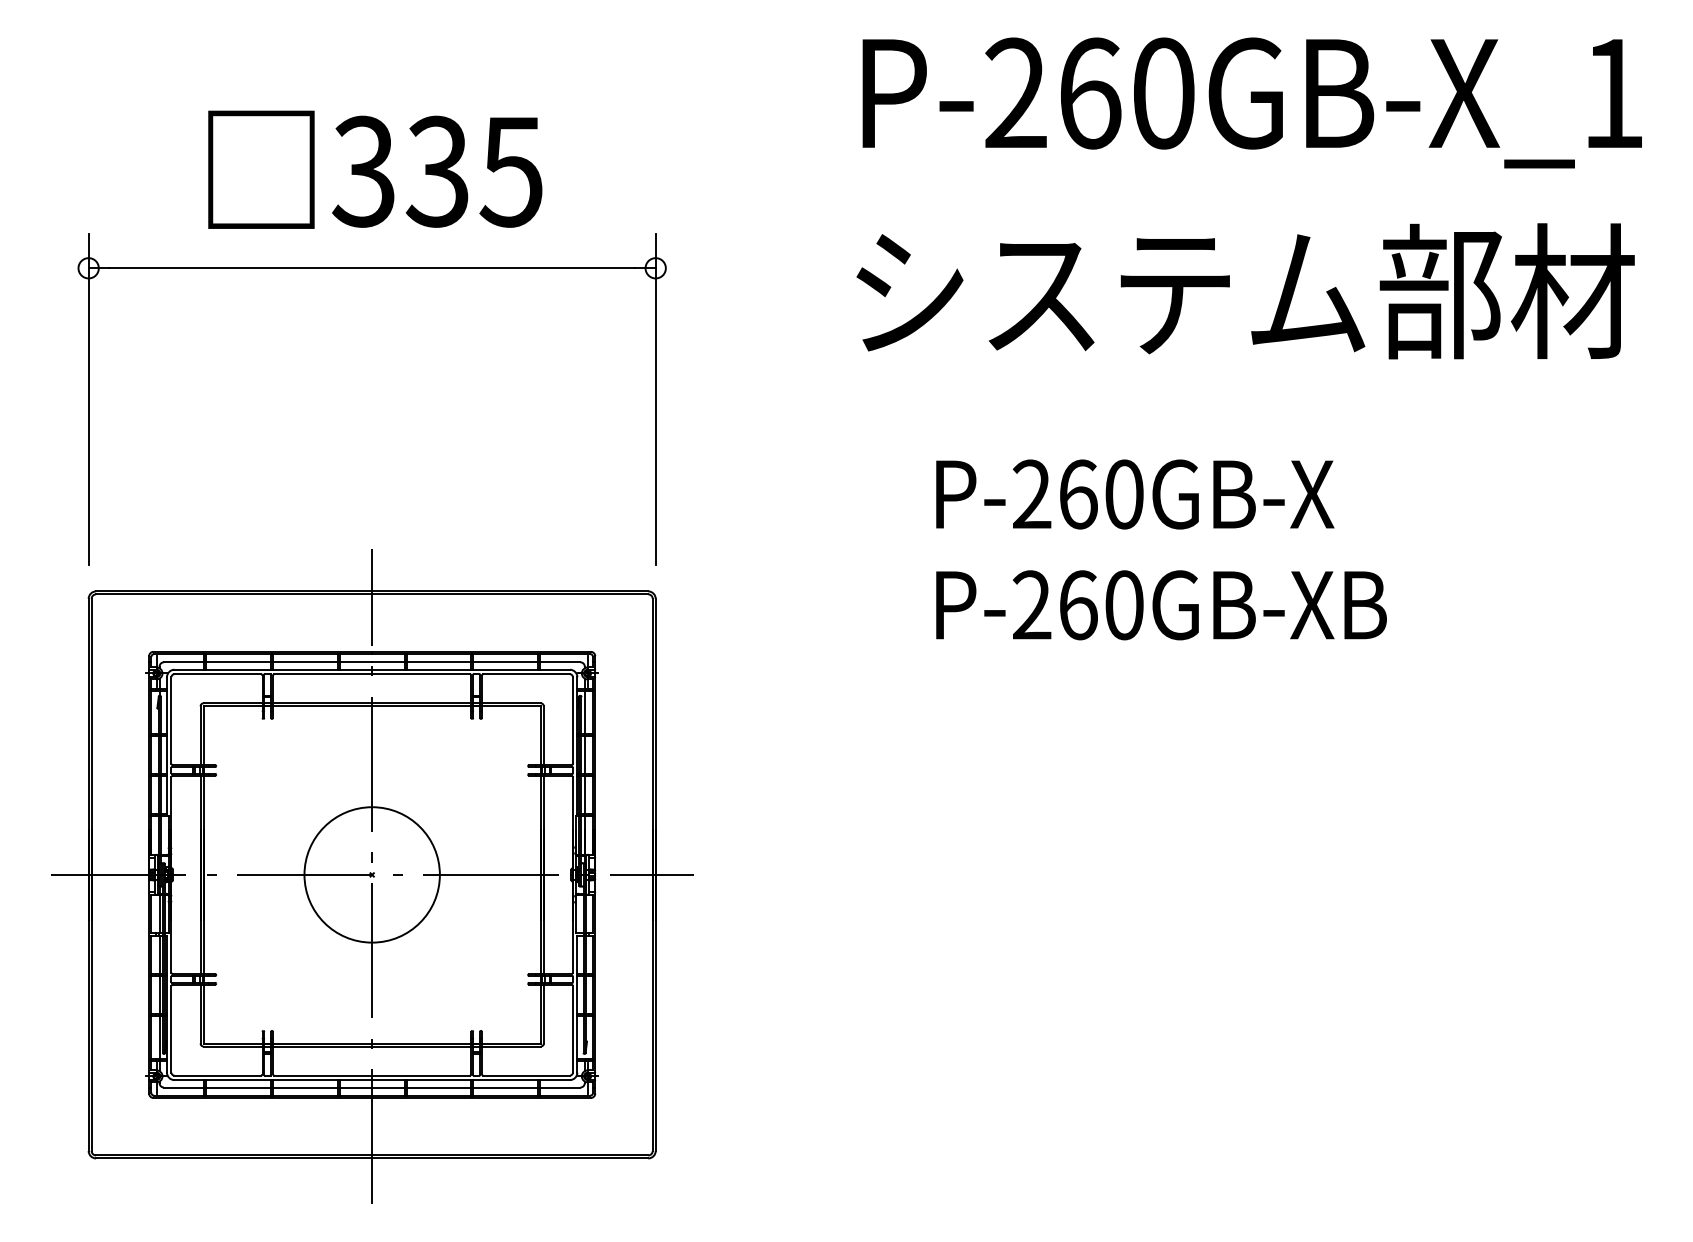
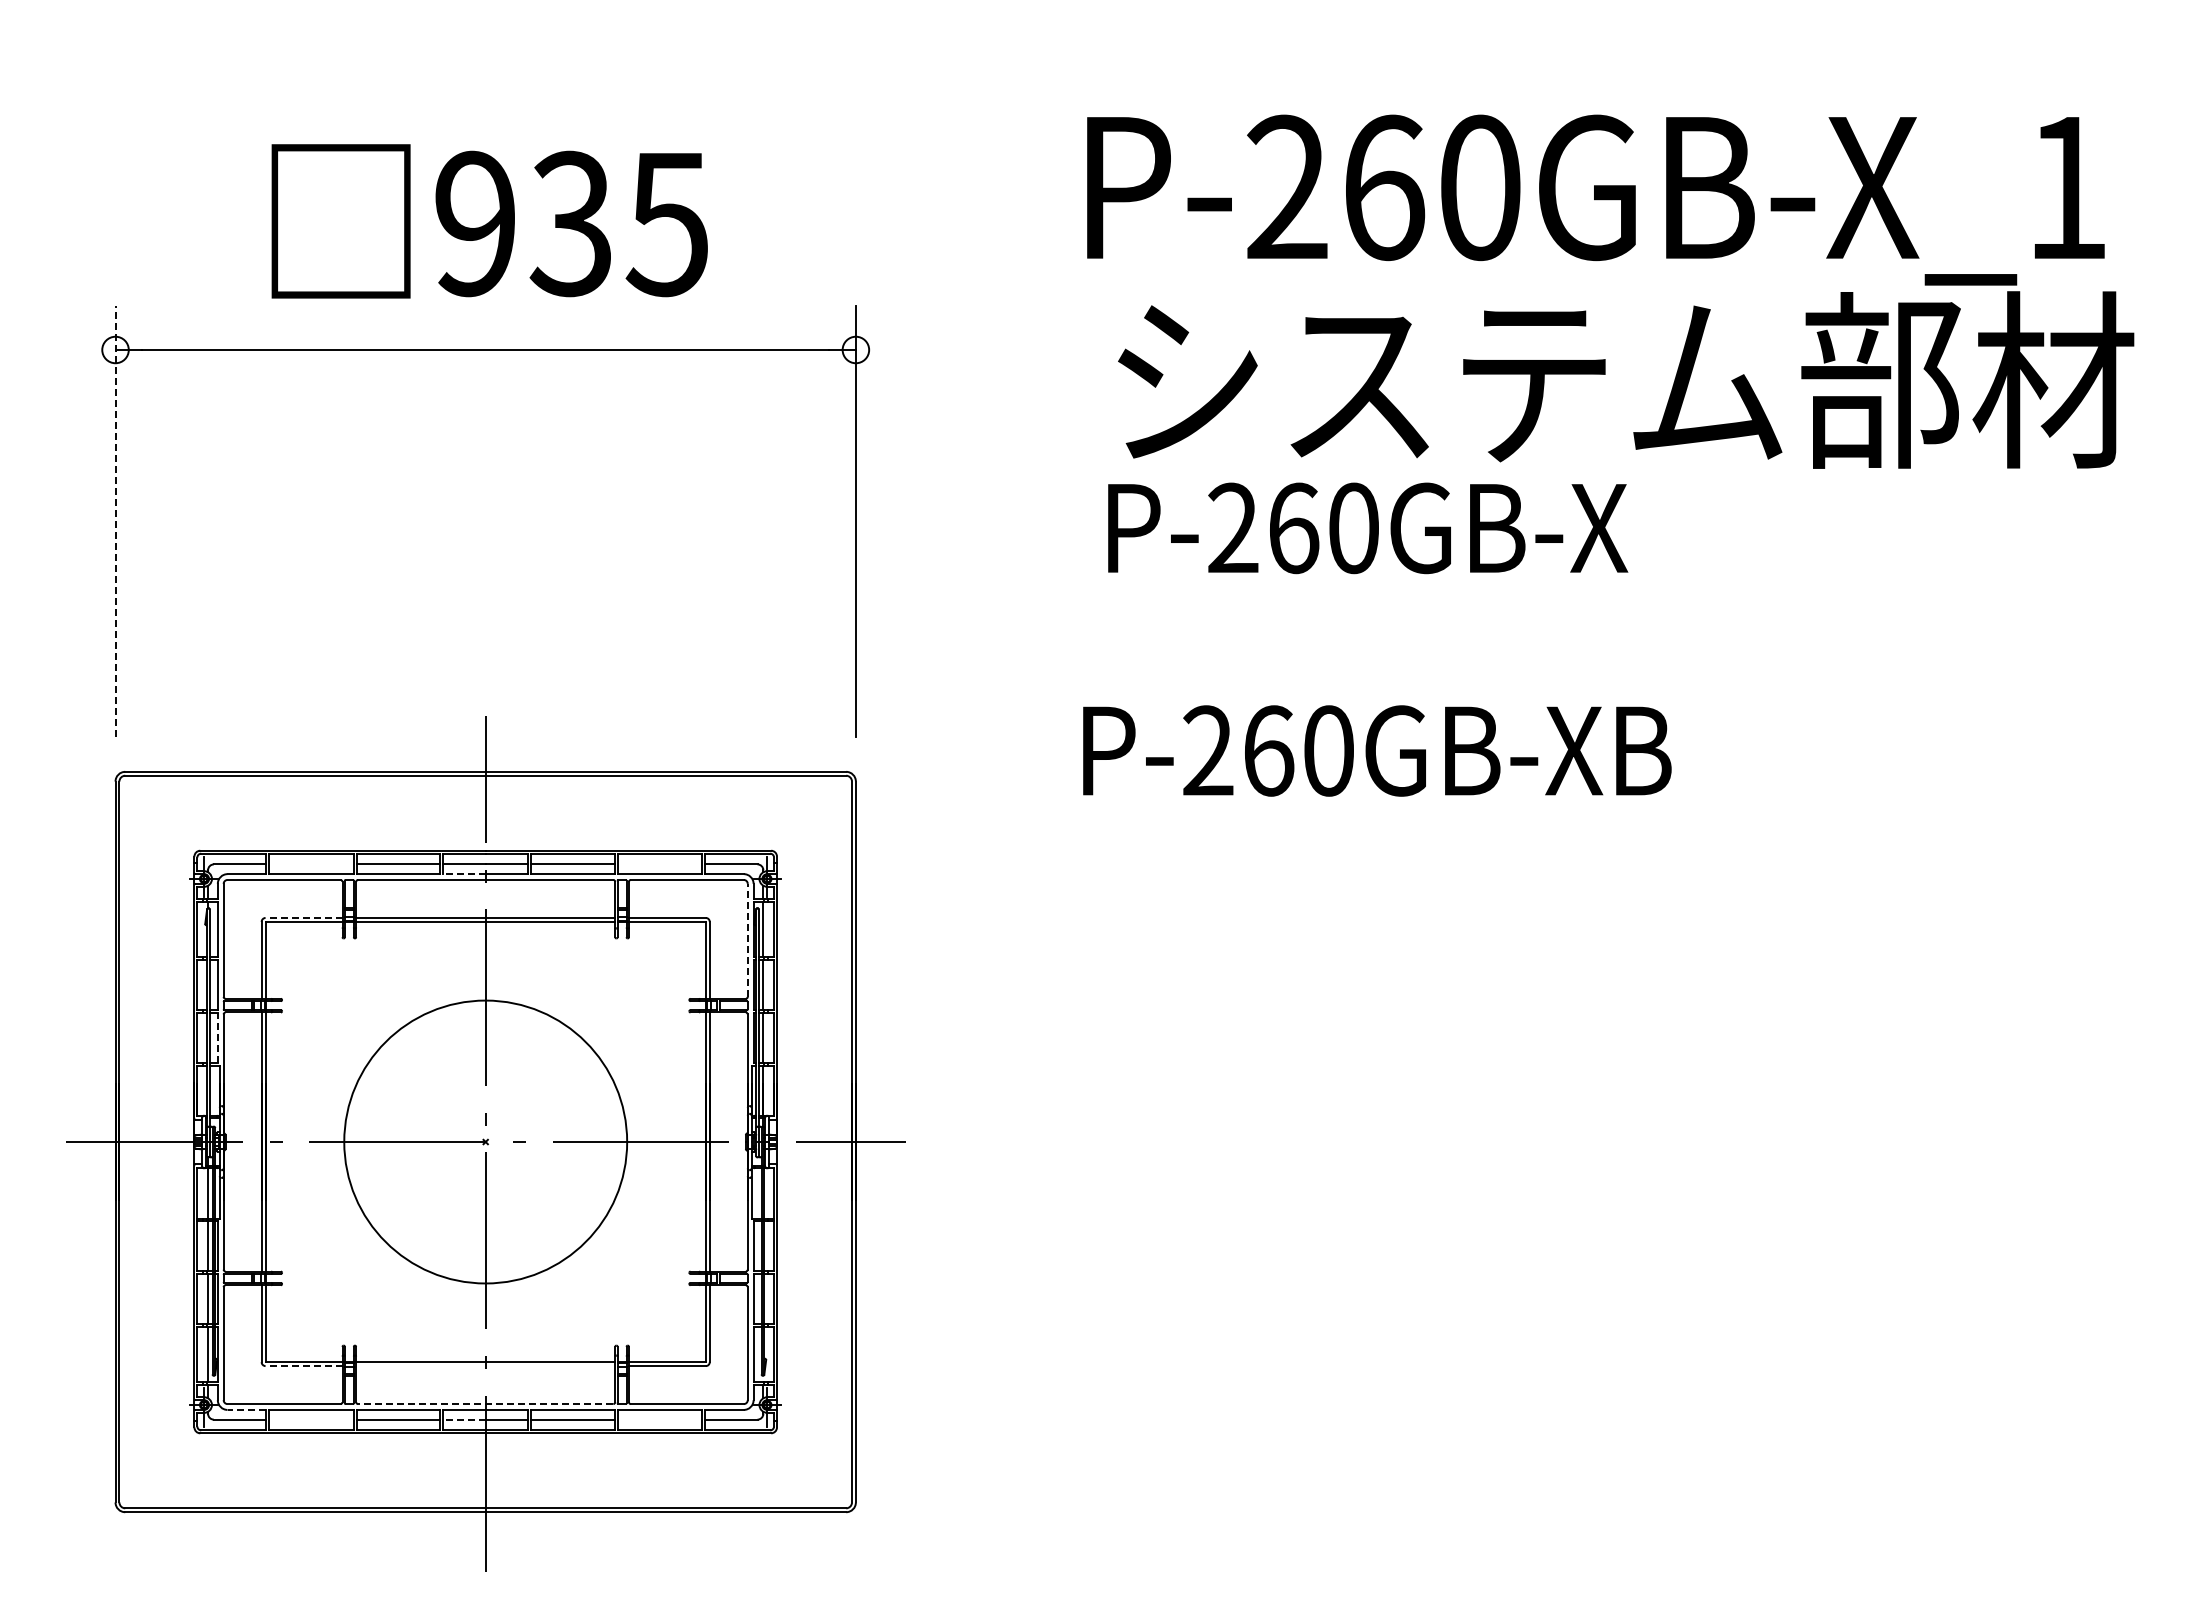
text: (1252, 102) -> (1595, 199), moved
text: (362, 171) -> (473, 223), 335 -> 935
line: (88, 399) -> (115, 521), solid -> dashed
text: (1135, 494) -> (1368, 528), moved
text: (1161, 604) -> (1377, 750), moved
line: (237, 662) -> (310, 864), removed
line: (505, 662) -> (659, 864), removed
line: (355, 670) -> (464, 874), solid -> dashed
line: (232, 702) -> (303, 917), solid -> dashed
line: (572, 720) -> (747, 940), solid -> dashed
line: (166, 794) -> (217, 1037), solid -> dashed
circle: (372, 874) -> (485, 1141), size x1.6
line: (232, 1046) -> (303, 1366), solid -> dashed
line: (372, 1046) -> (485, 1366), removed
line: (372, 1075) -> (485, 1404), solid -> dashed
line: (188, 1079) -> (246, 1409), solid -> dashed
line: (237, 1087) -> (310, 1419), removed
line: (355, 1087) -> (464, 1419), solid -> dashed
line: (505, 1087) -> (659, 1419), removed

